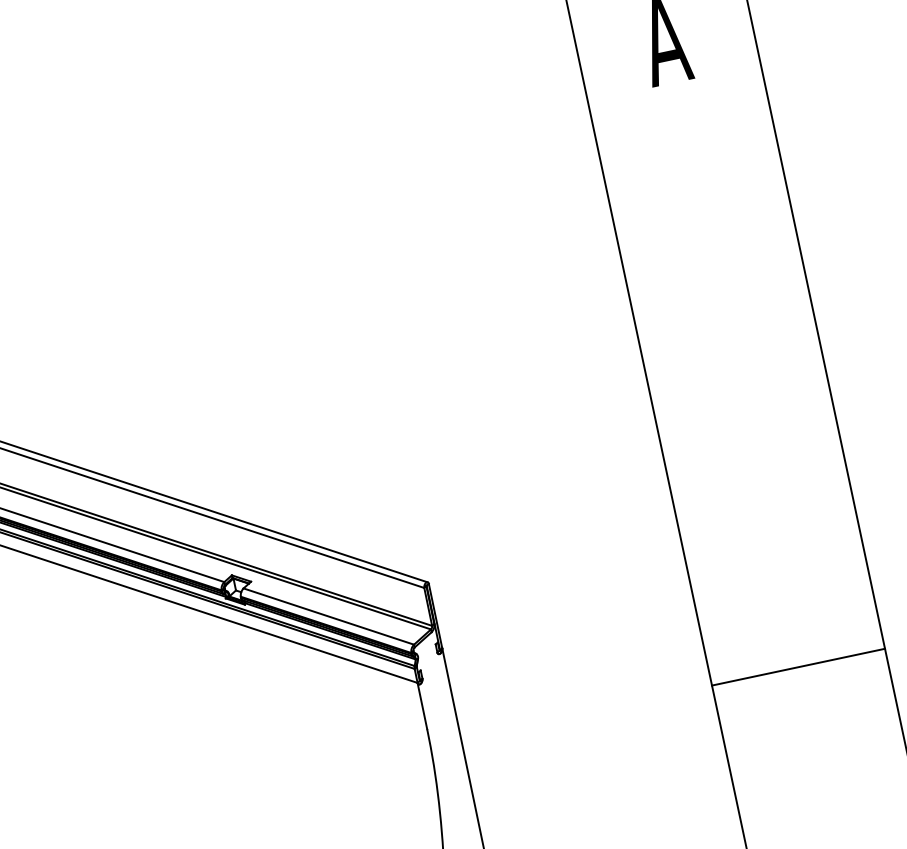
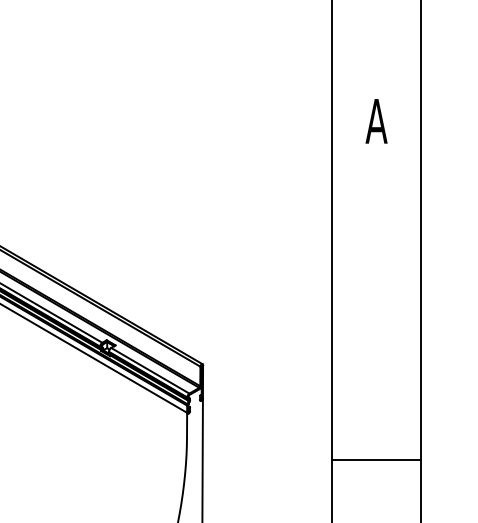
line: (798, 668) -> (376, 460), moved

